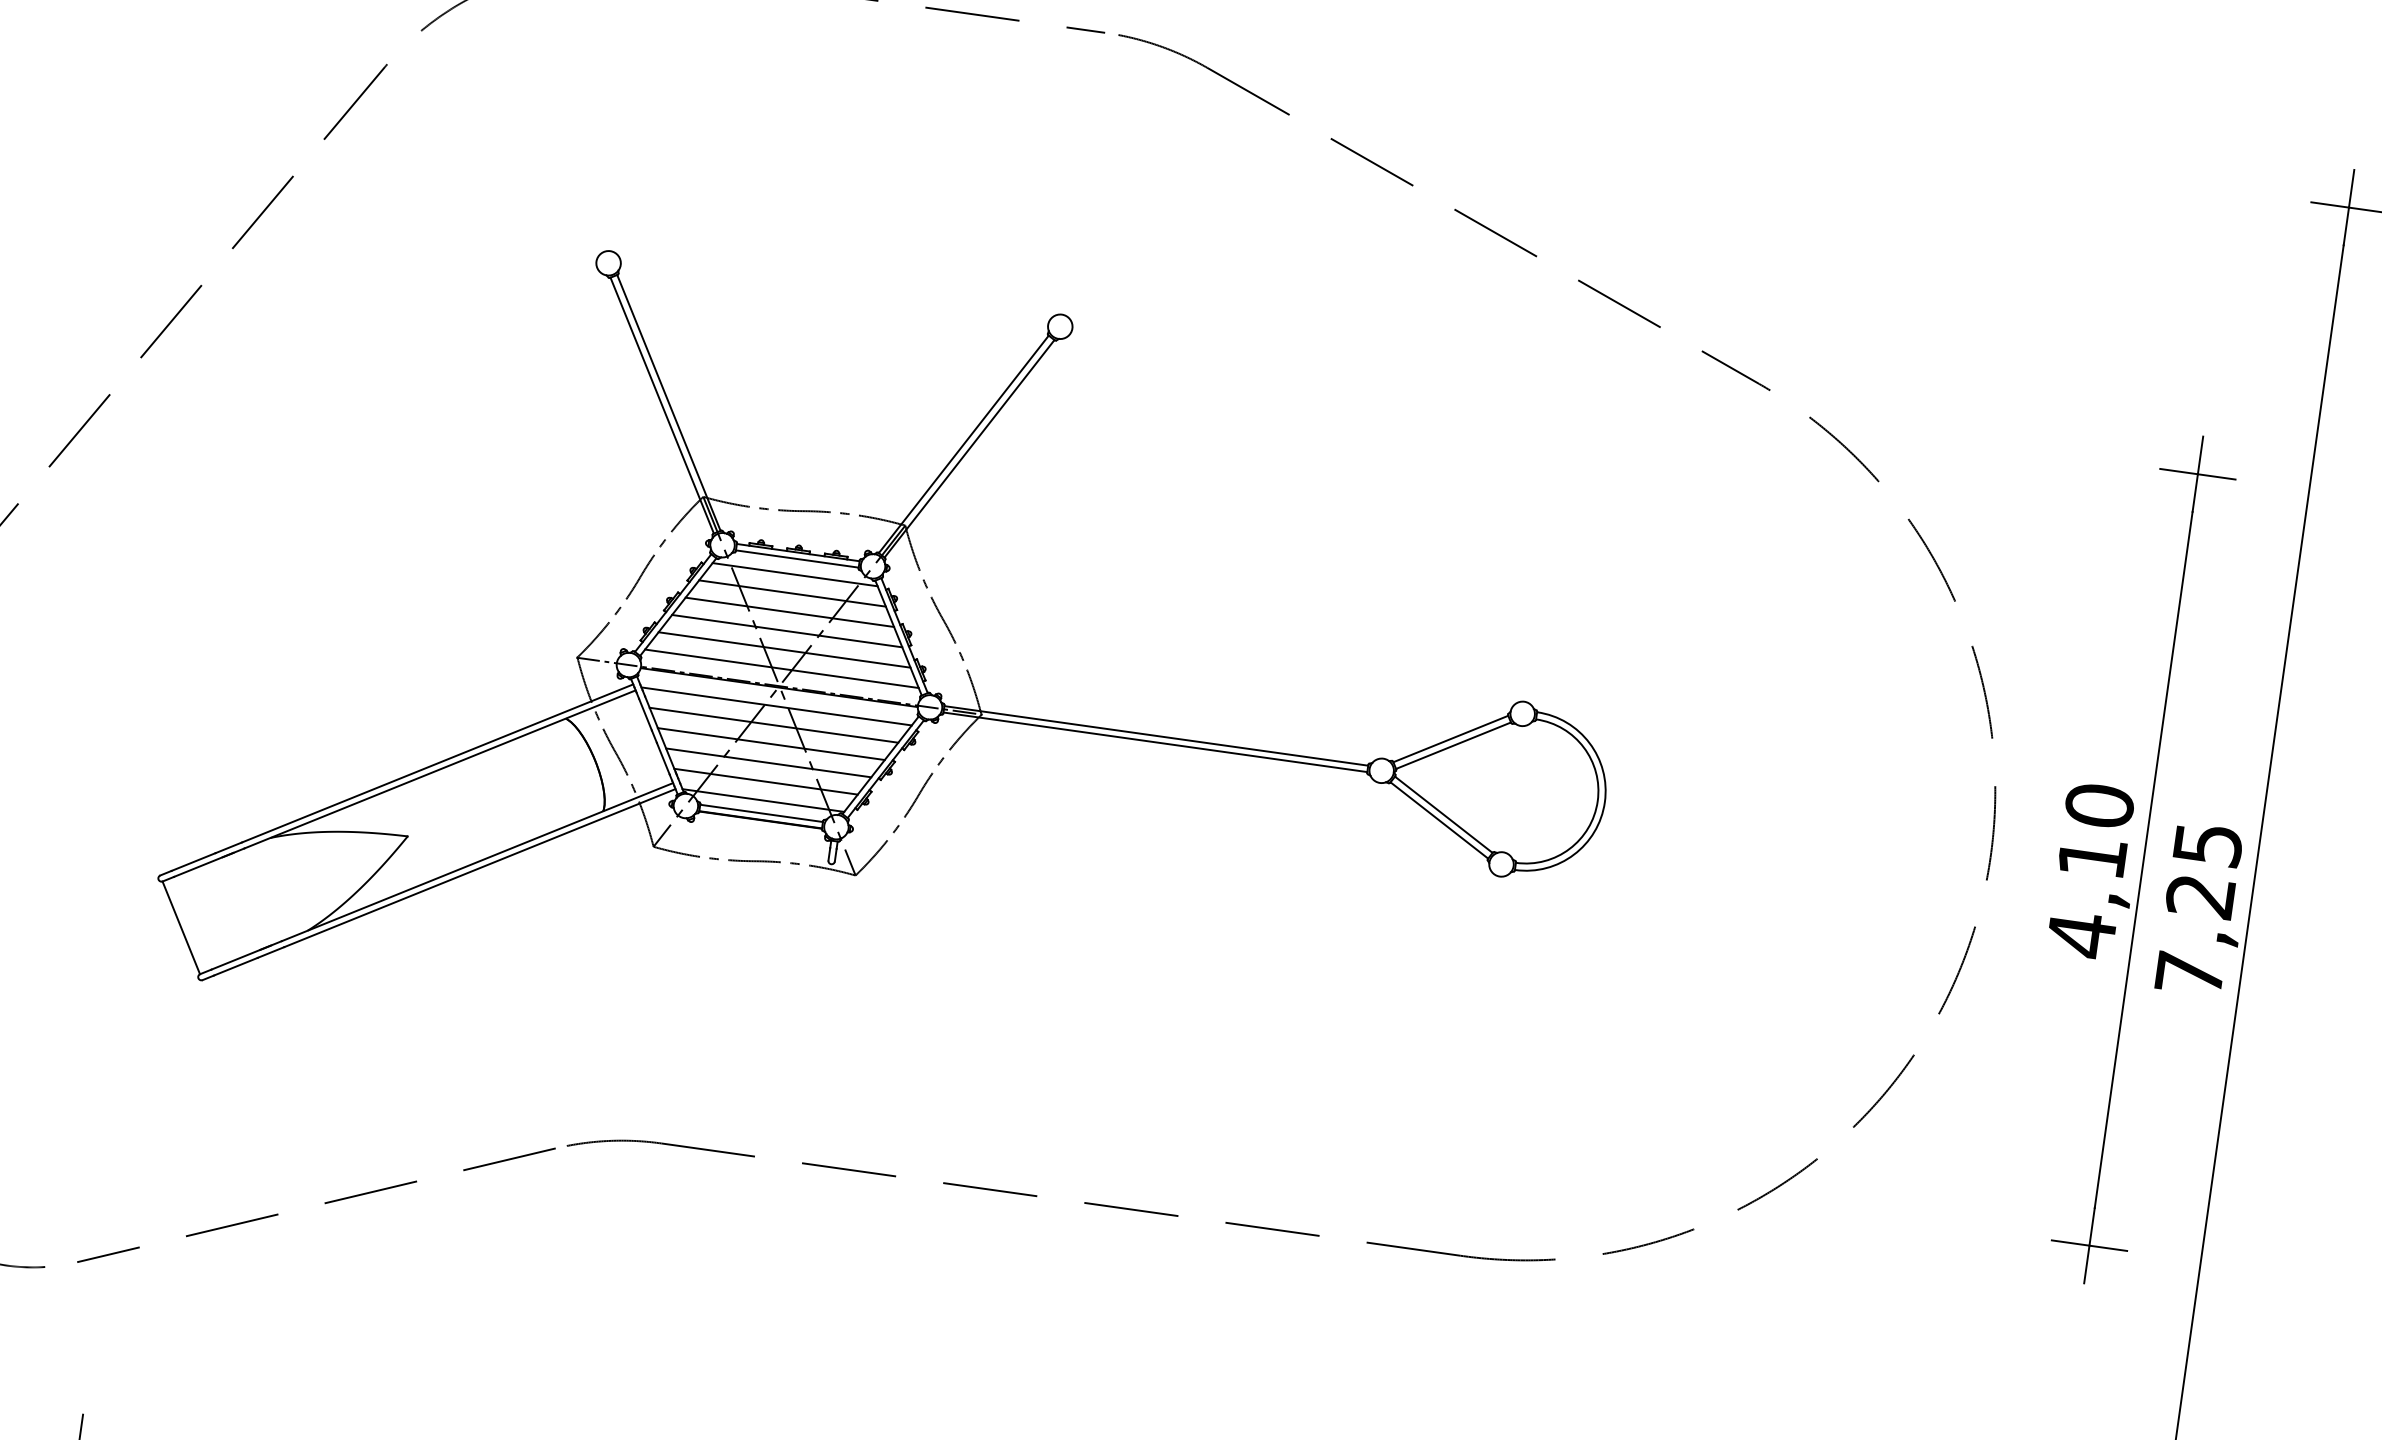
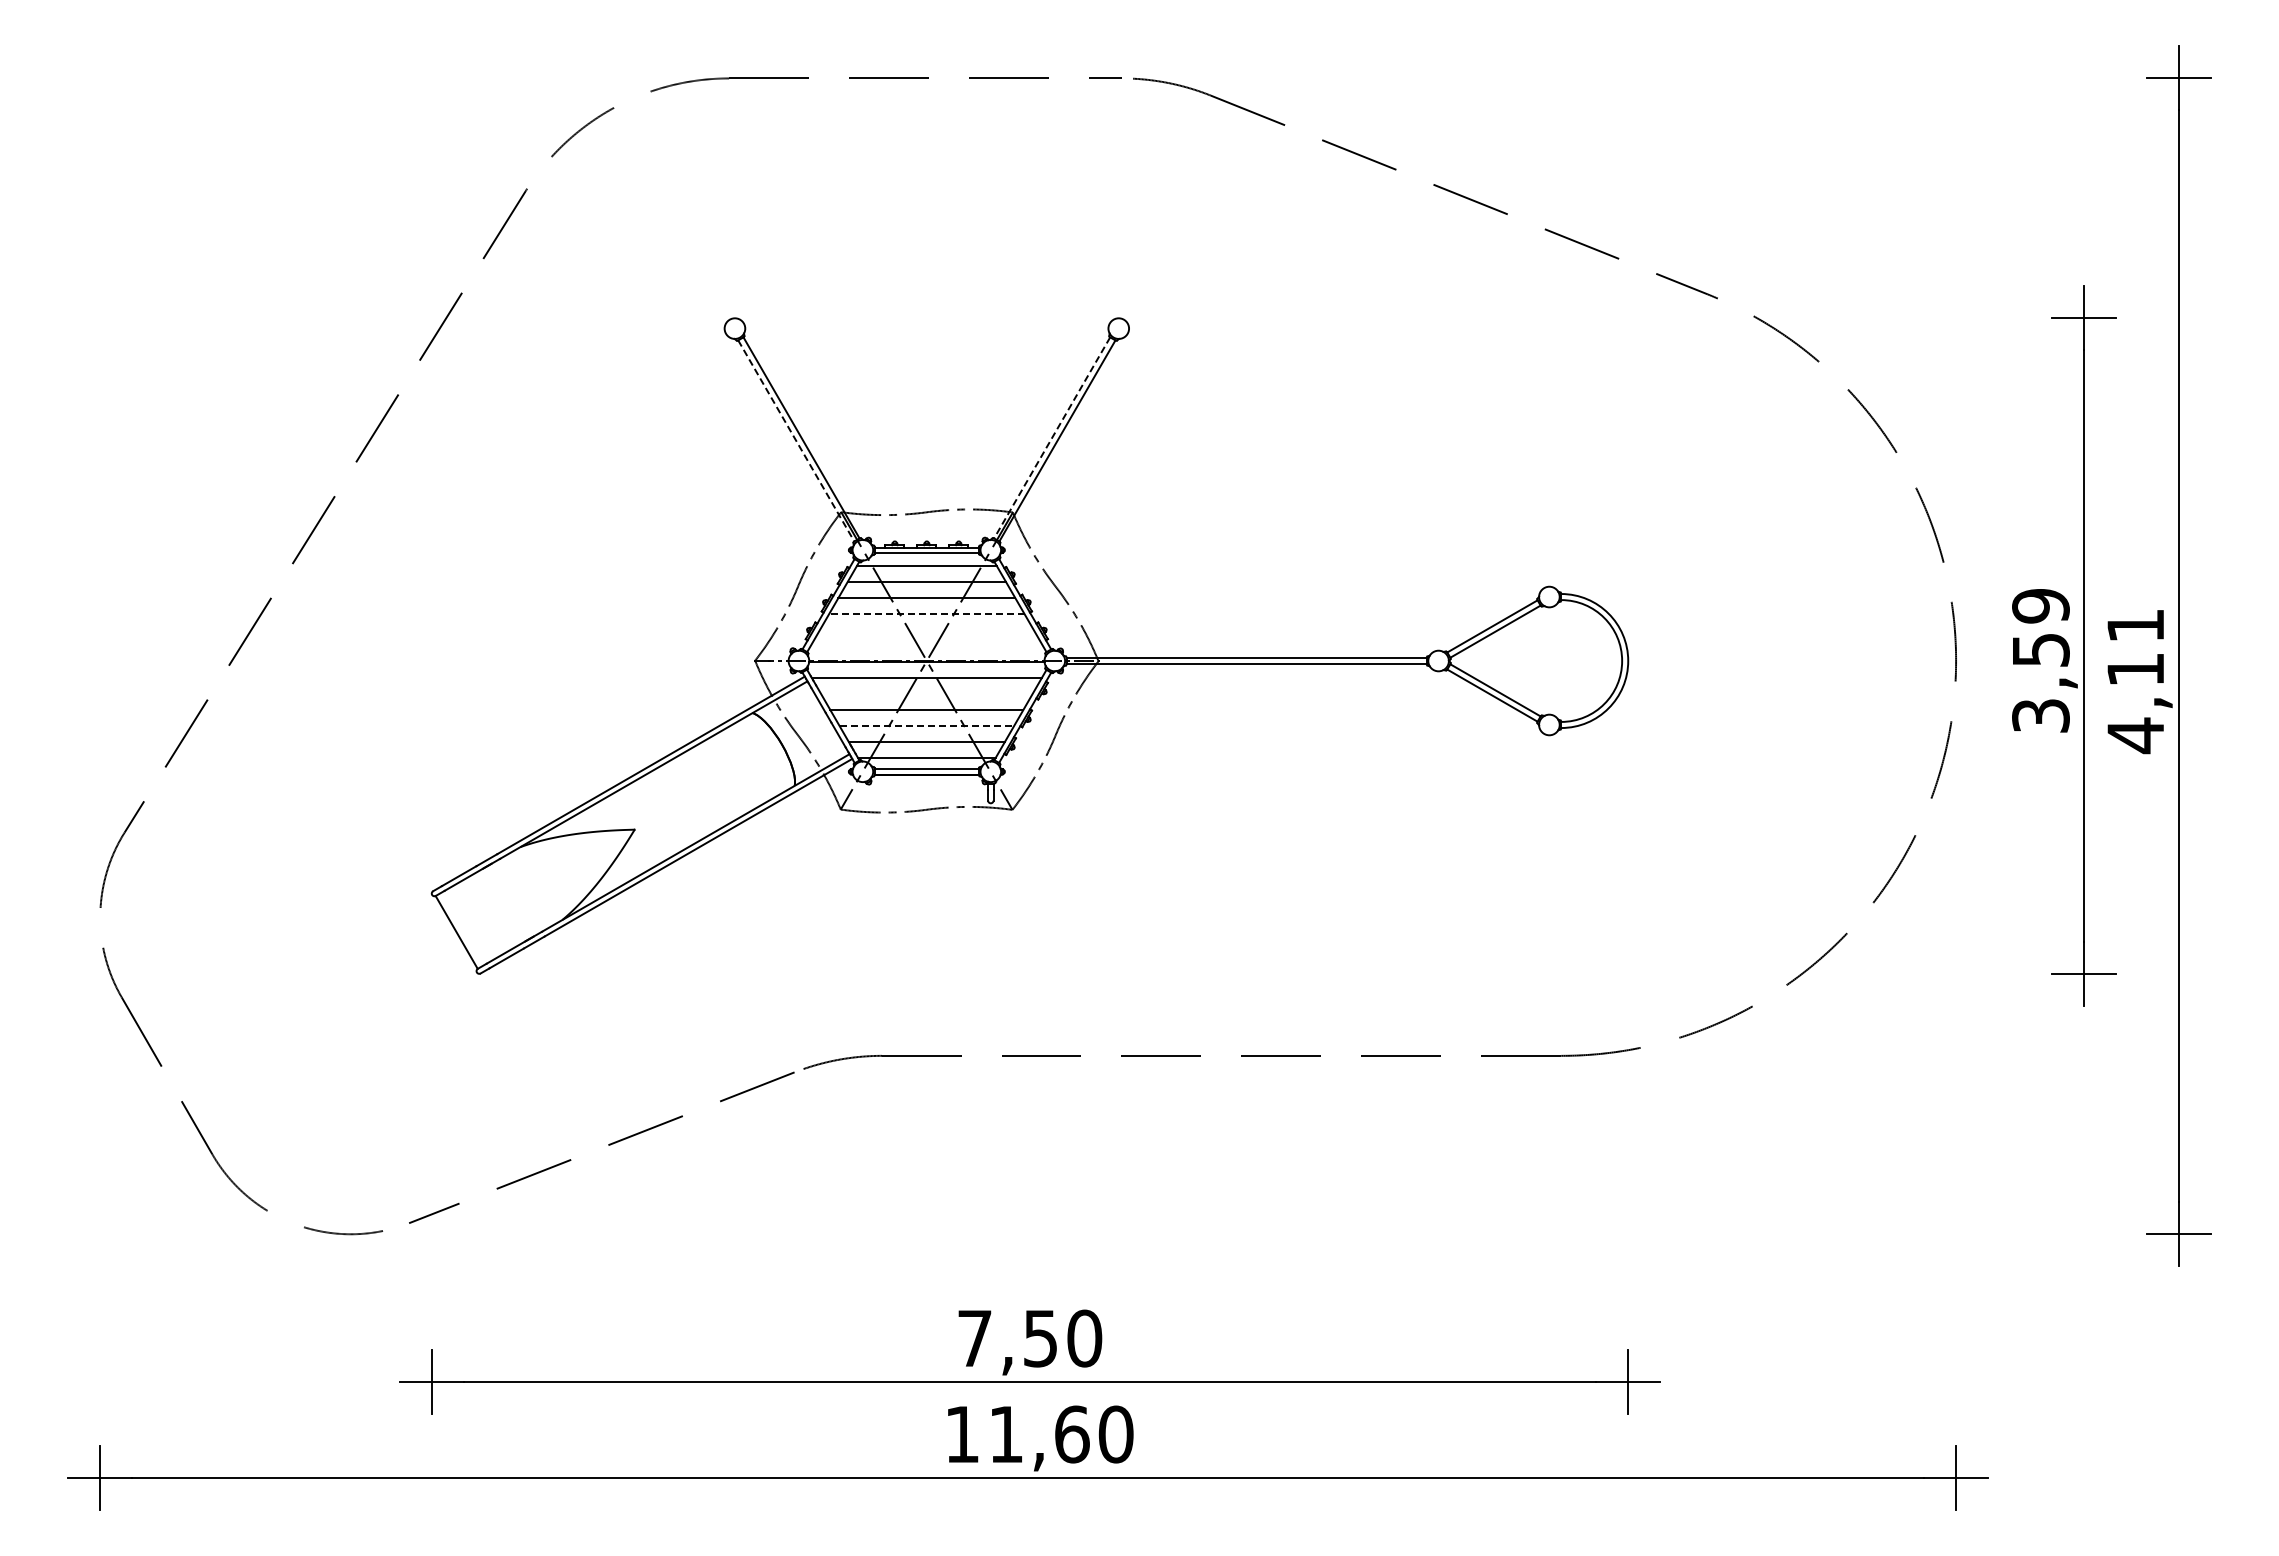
line: (662, 406) -> (796, 441), solid -> dashed
line: (962, 444) -> (1051, 438), solid -> dashed
line: (786, 631) -> (926, 614), solid -> dashed
line: (784, 650) -> (926, 630), removed
line: (781, 669) -> (926, 646), removed
line: (773, 725) -> (926, 694), removed
line: (769, 763) -> (927, 726), solid -> dashed
text: (2089, 870) -> (2040, 661), 4,10 -> 3,59
text: (2198, 910) -> (2135, 681), 7,25 -> 4,11

